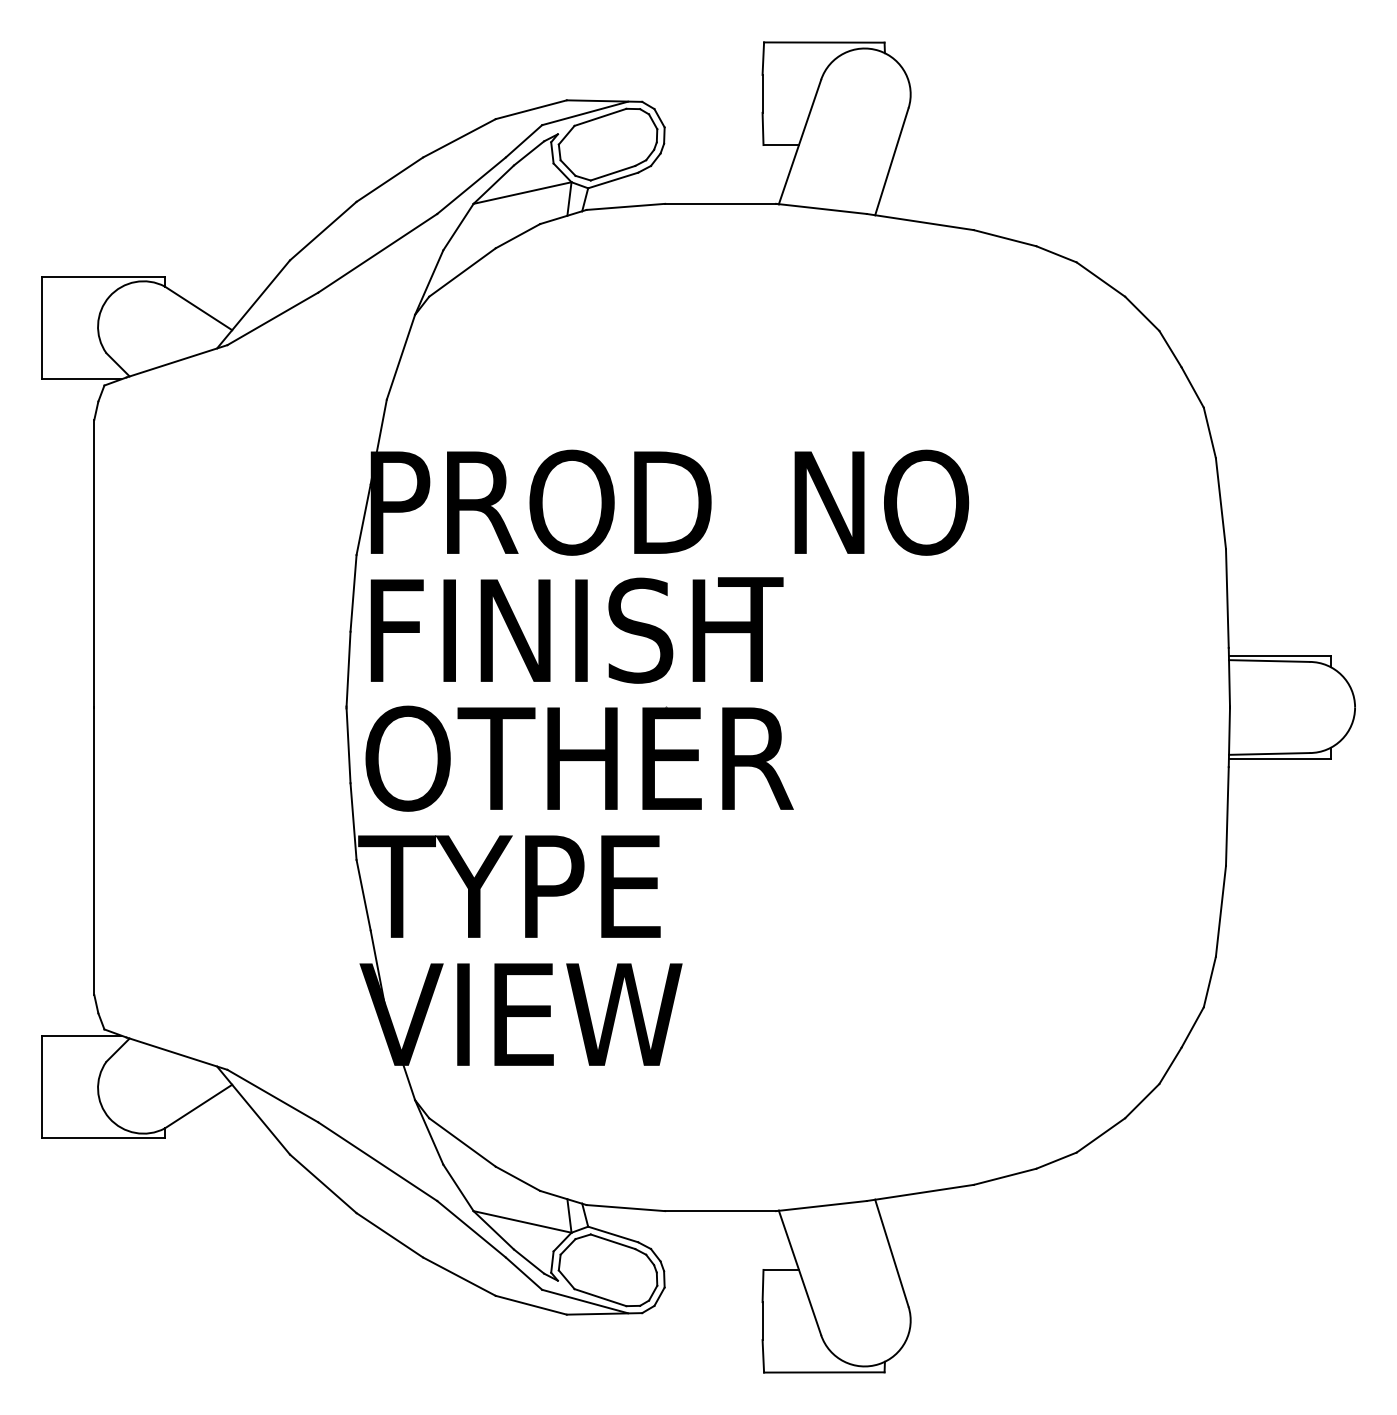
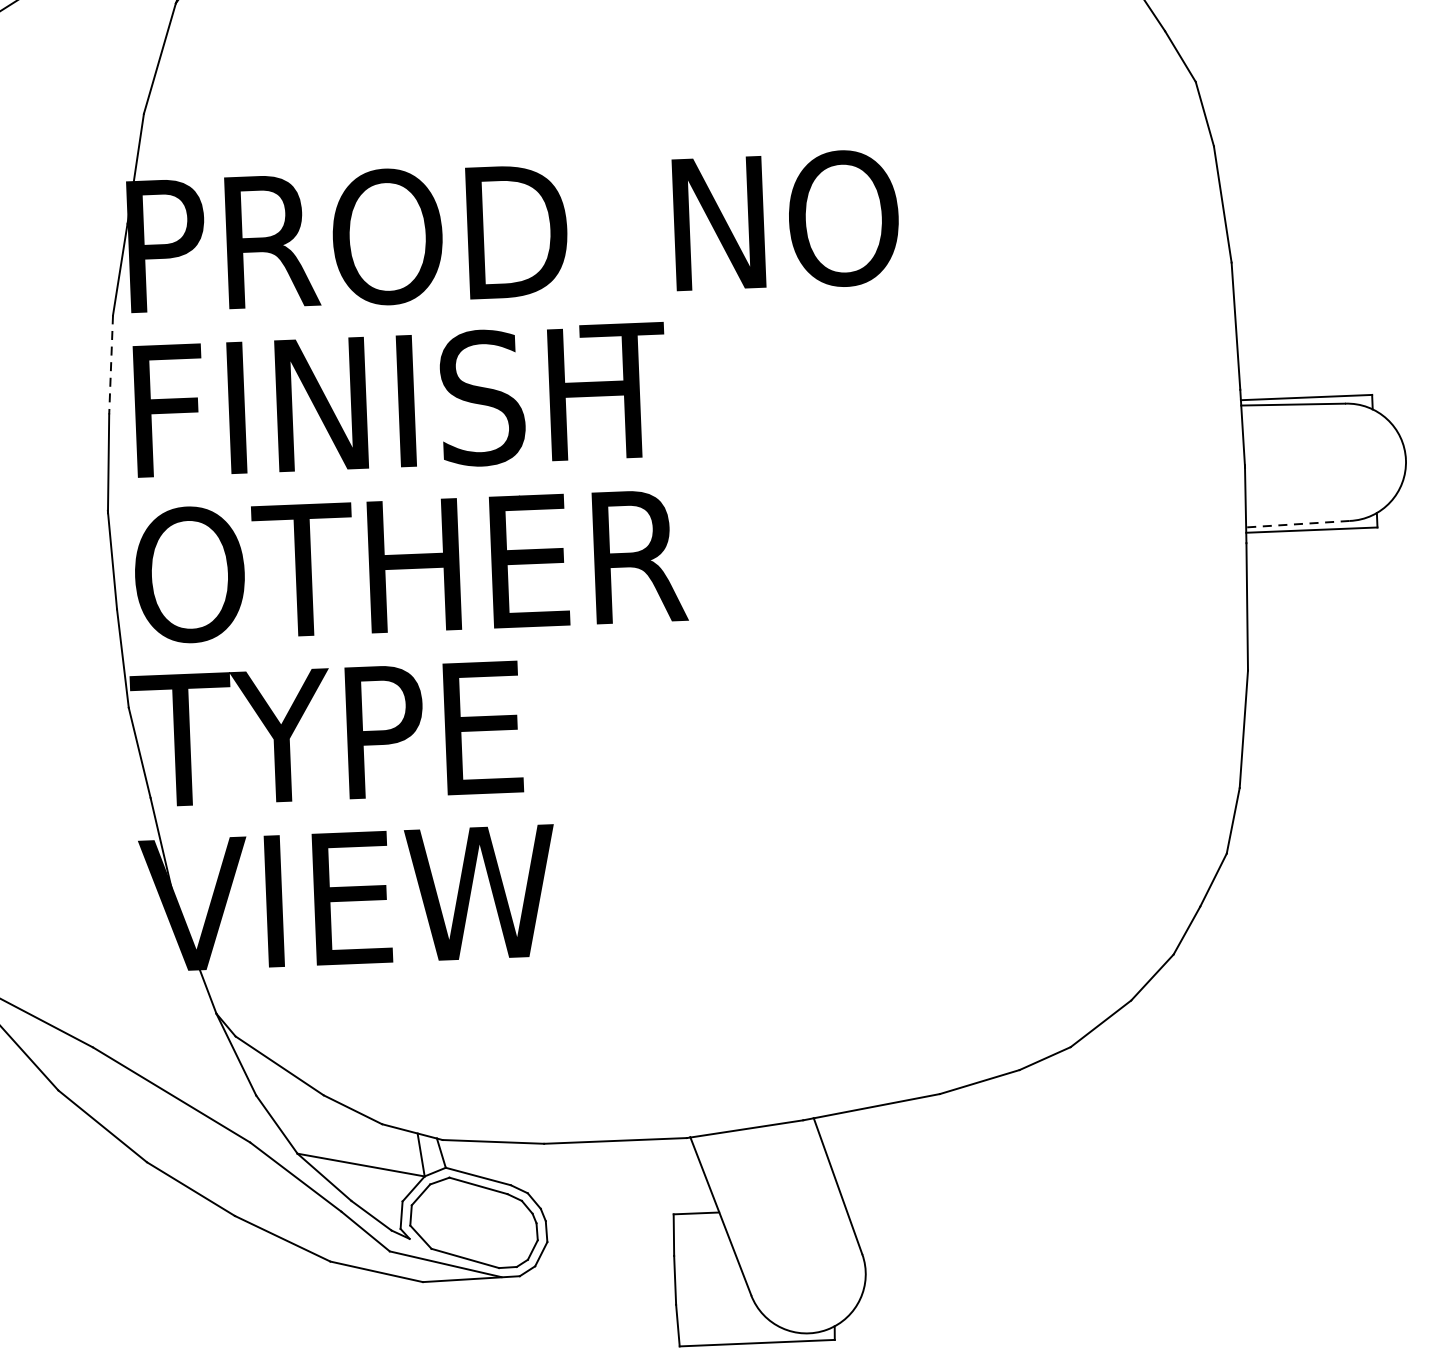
line: (353, 593) -> (111, 365), solid -> dashed
line: (1268, 753) -> (1296, 523), solid -> dashed

